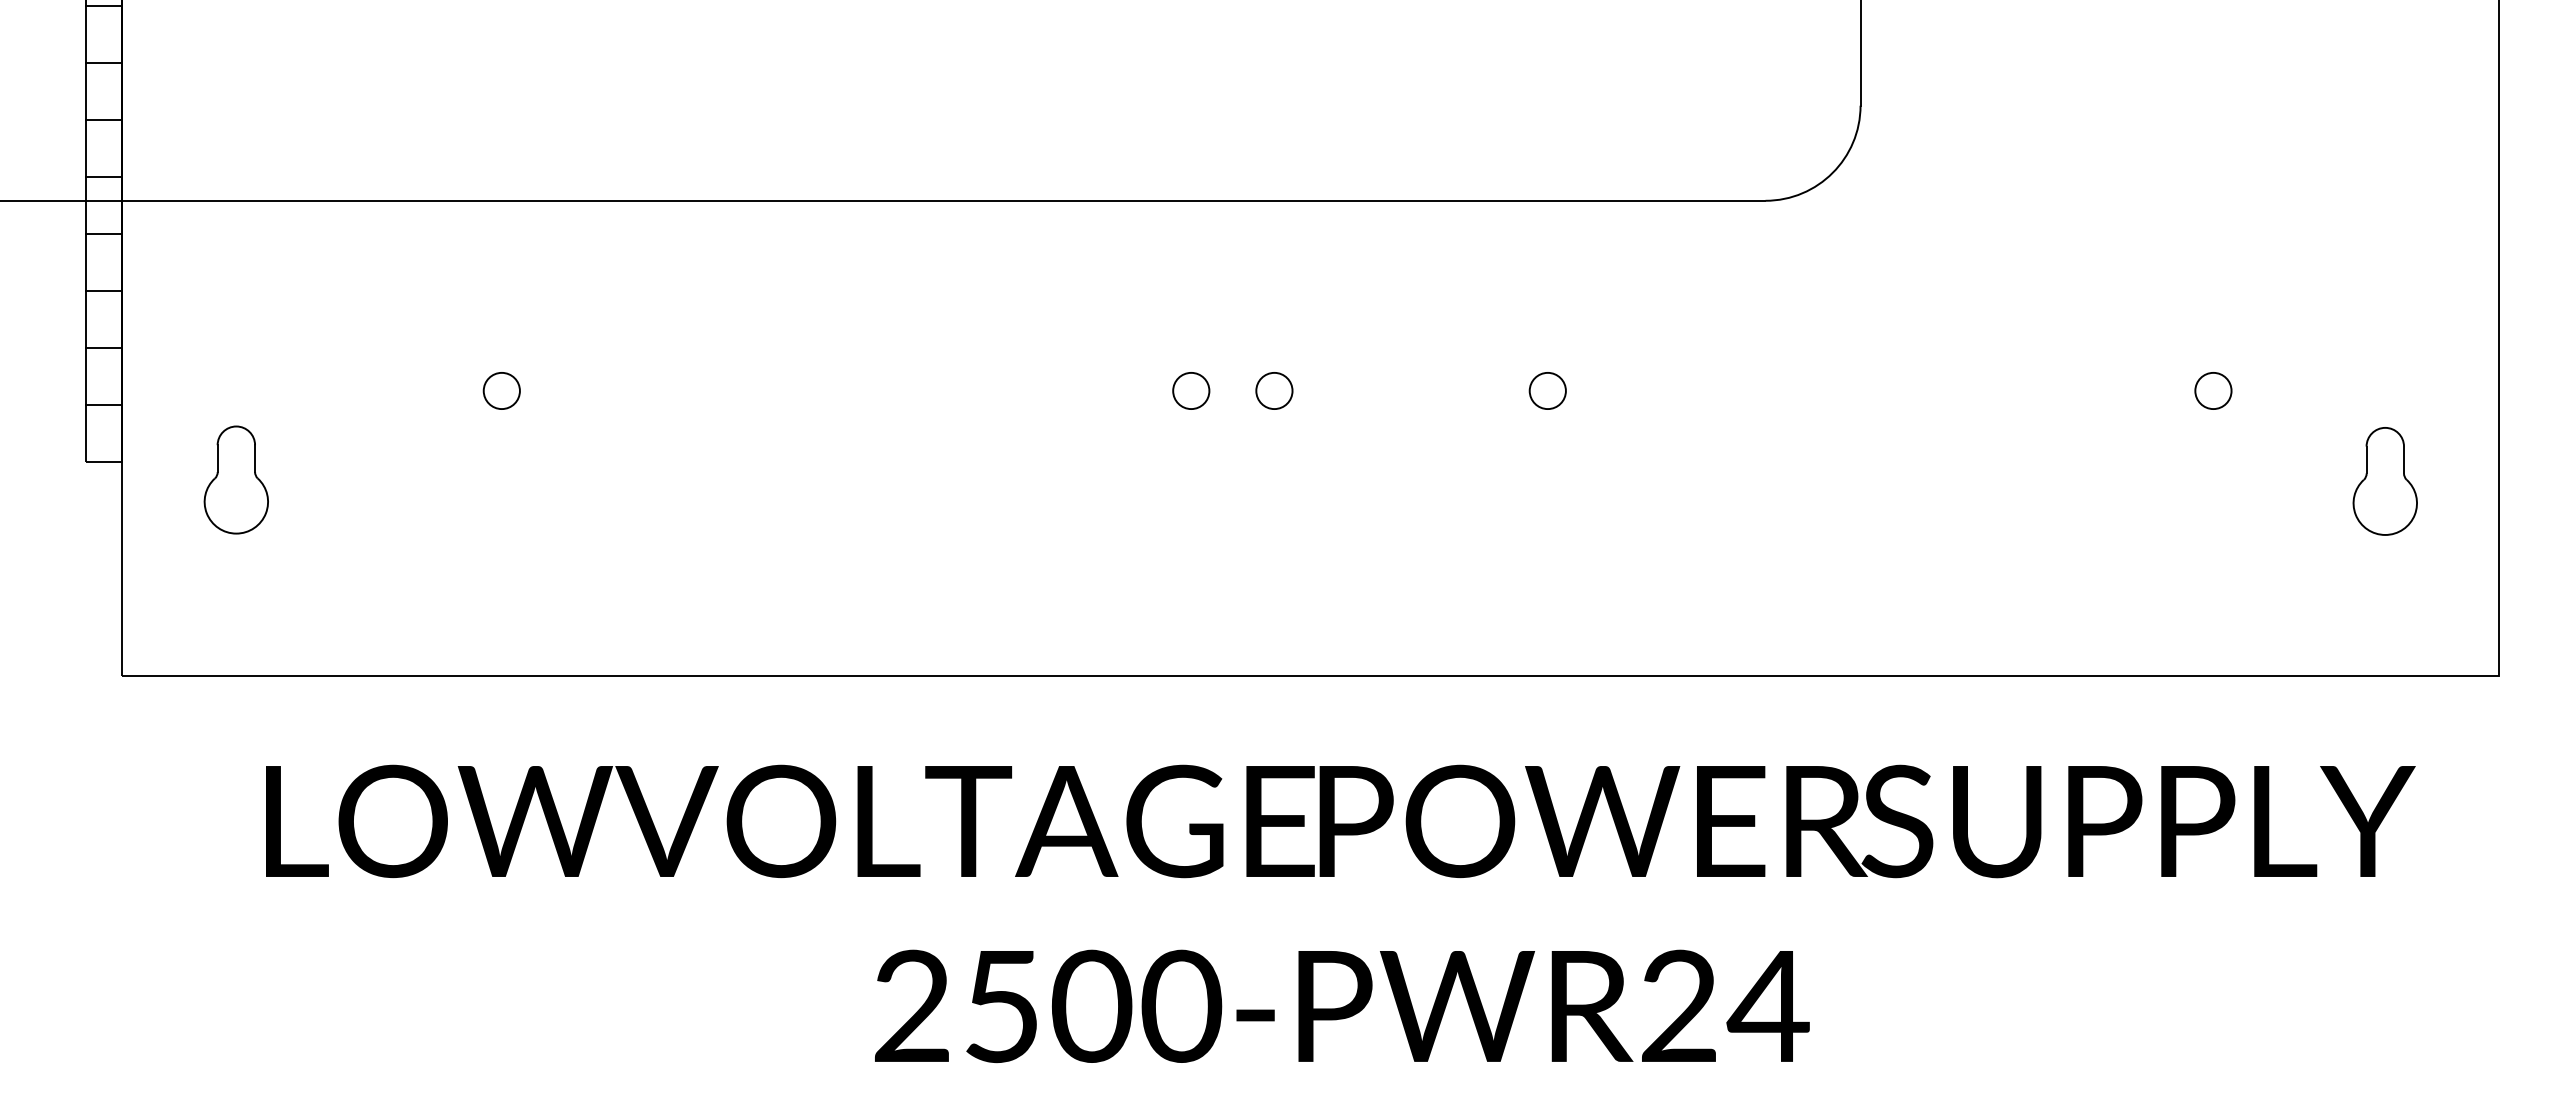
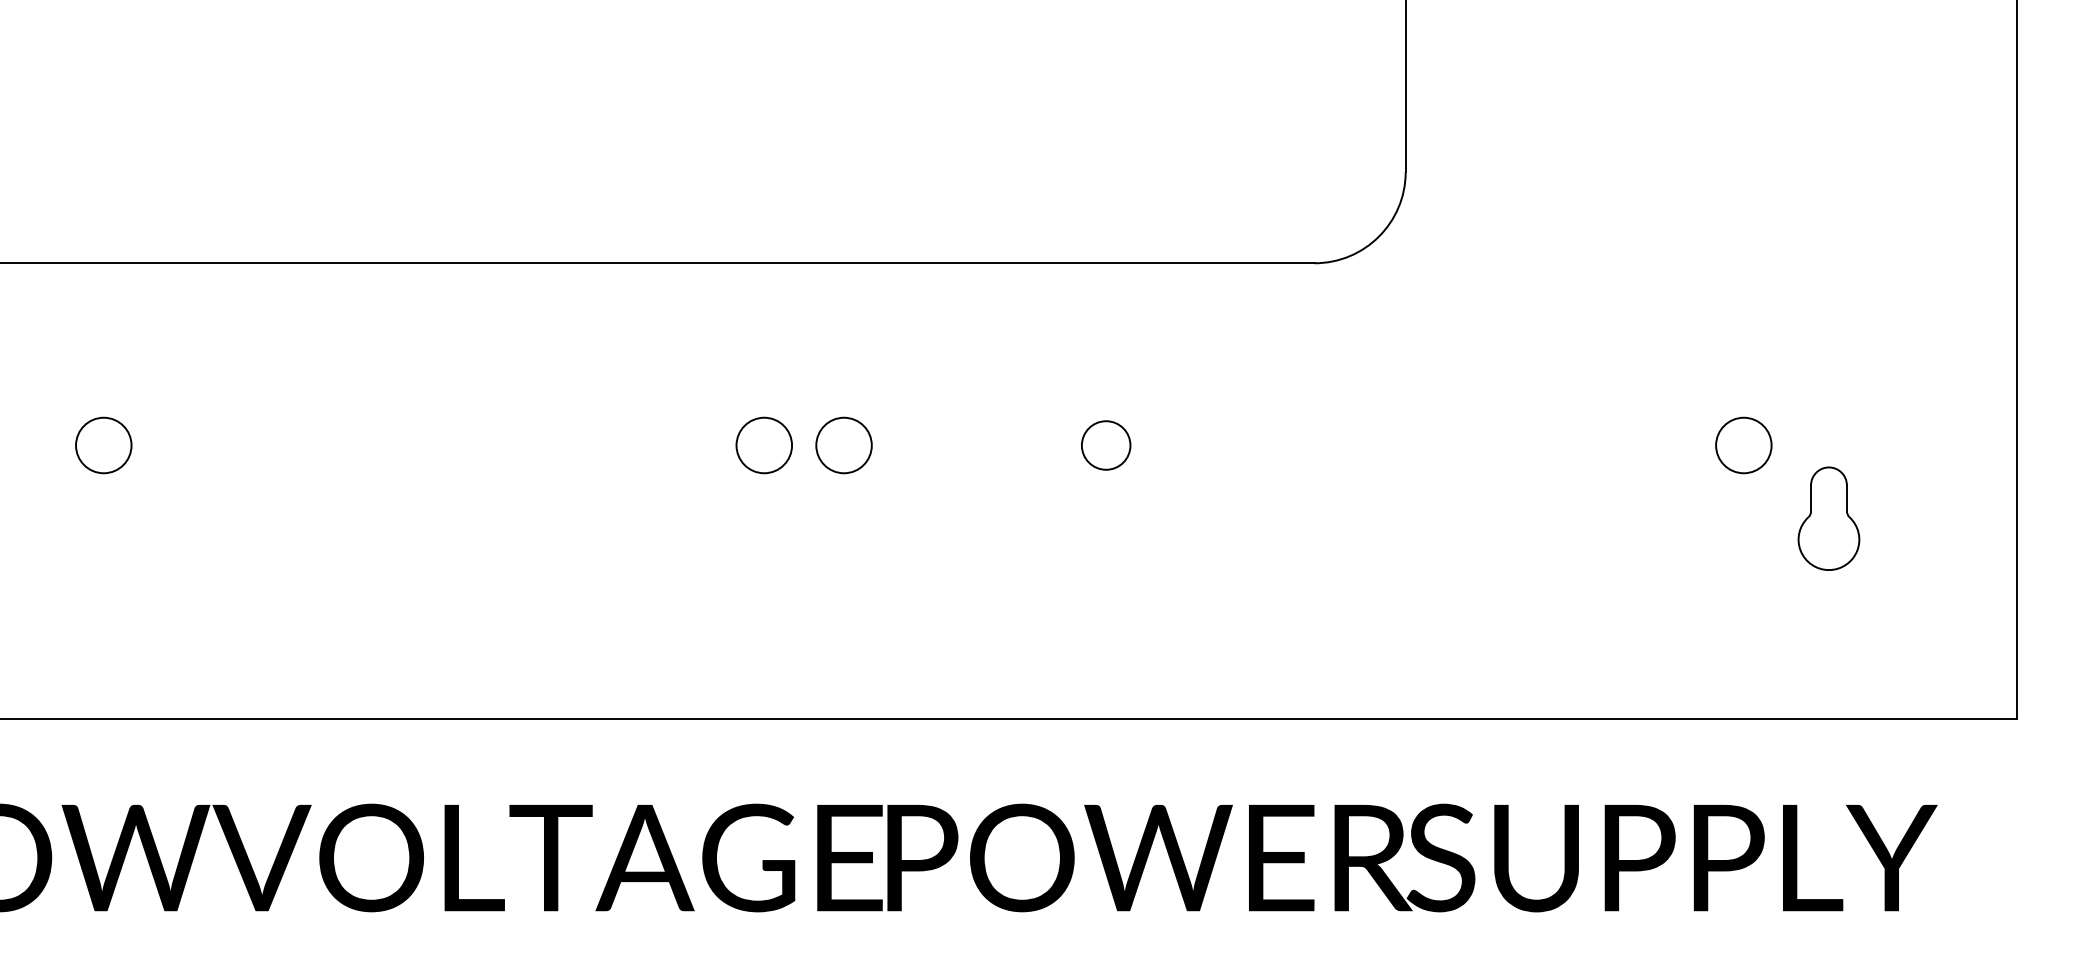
circle: (501, 390) -> (103, 445), size x1.6
circle: (1191, 390) -> (764, 445), size x1.6
circle: (1274, 390) -> (844, 445), size x1.6
circle: (1547, 390) -> (1105, 445), size x1.4
circle: (2213, 390) -> (1743, 445), size x1.6
part: (2384, 481) -> (1828, 518), moved

